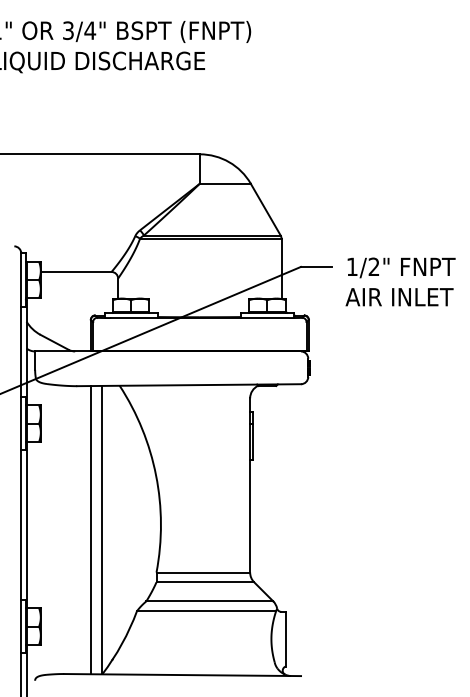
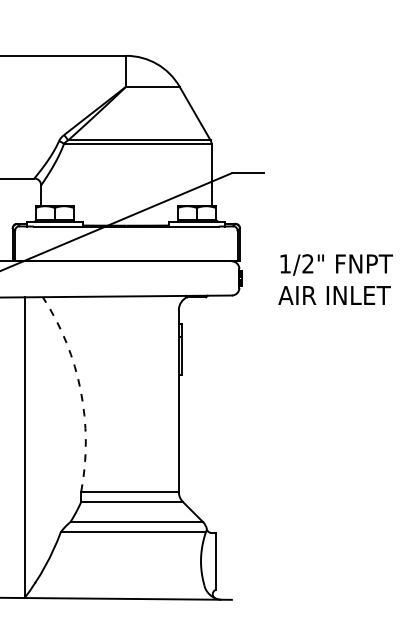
text: (400, 281) -> (335, 279), moved
arc: (156, 475) -> (81, 390), solid -> dashed
line: (90, 530) -> (12, 448), removed

